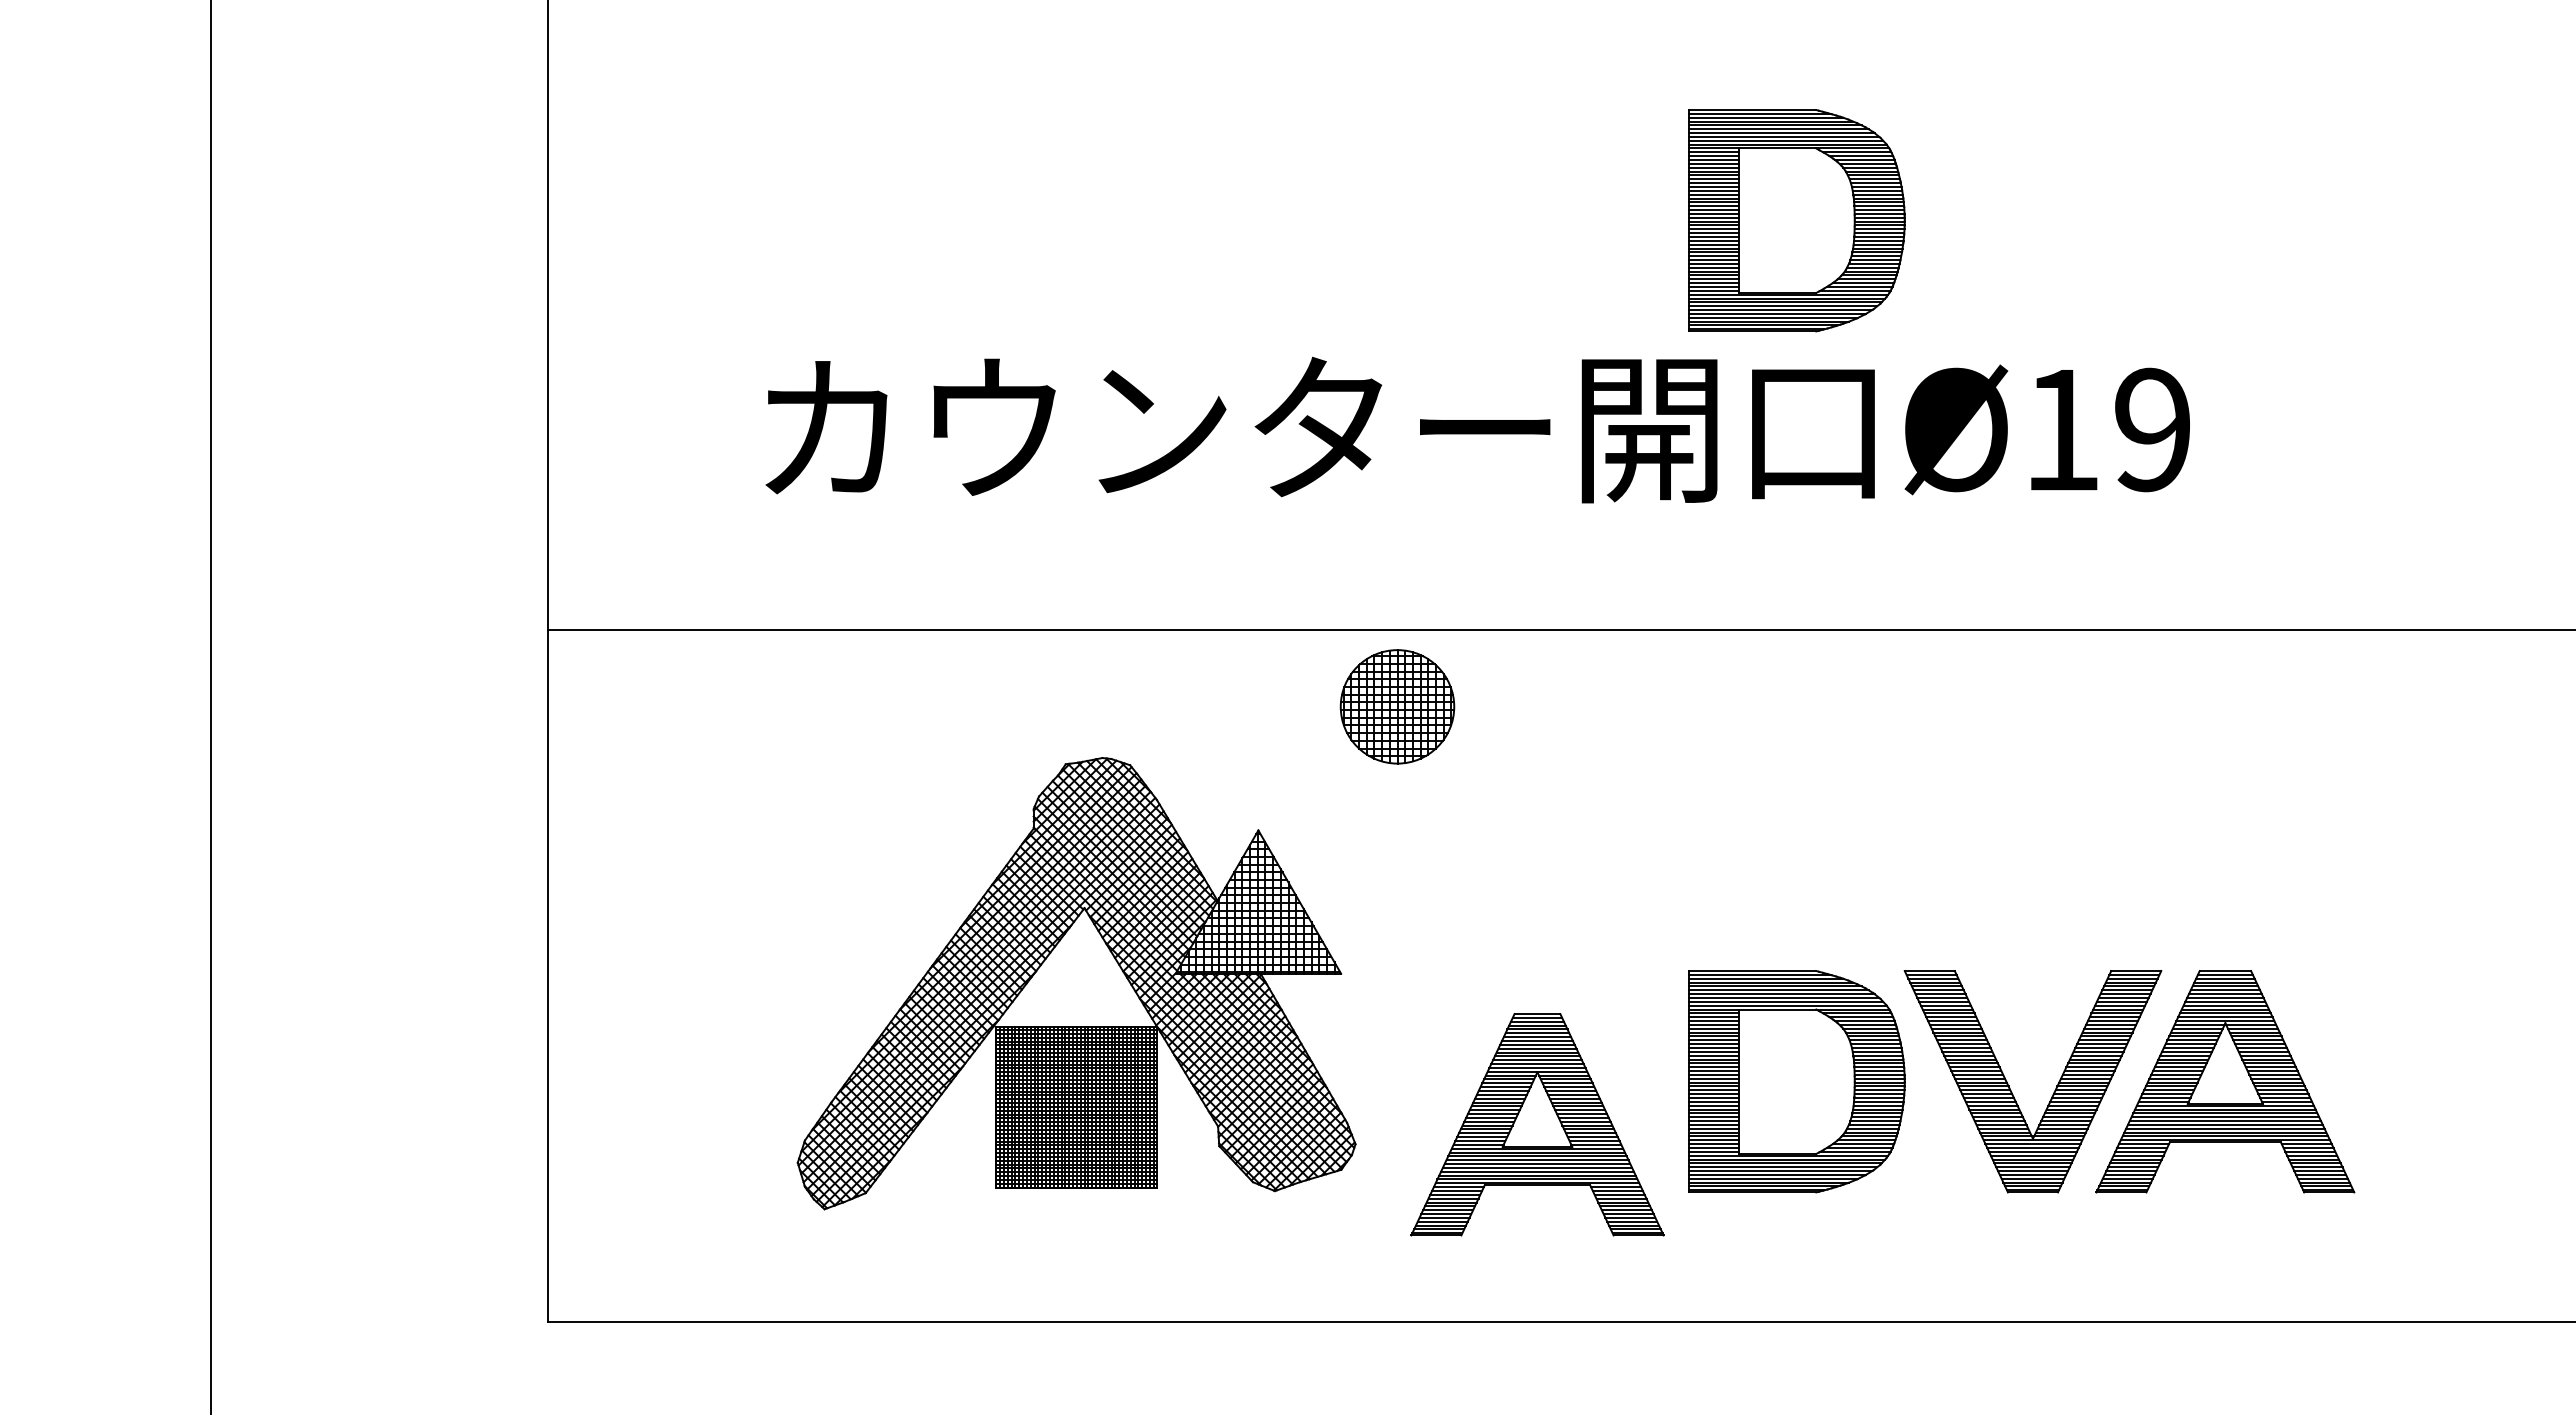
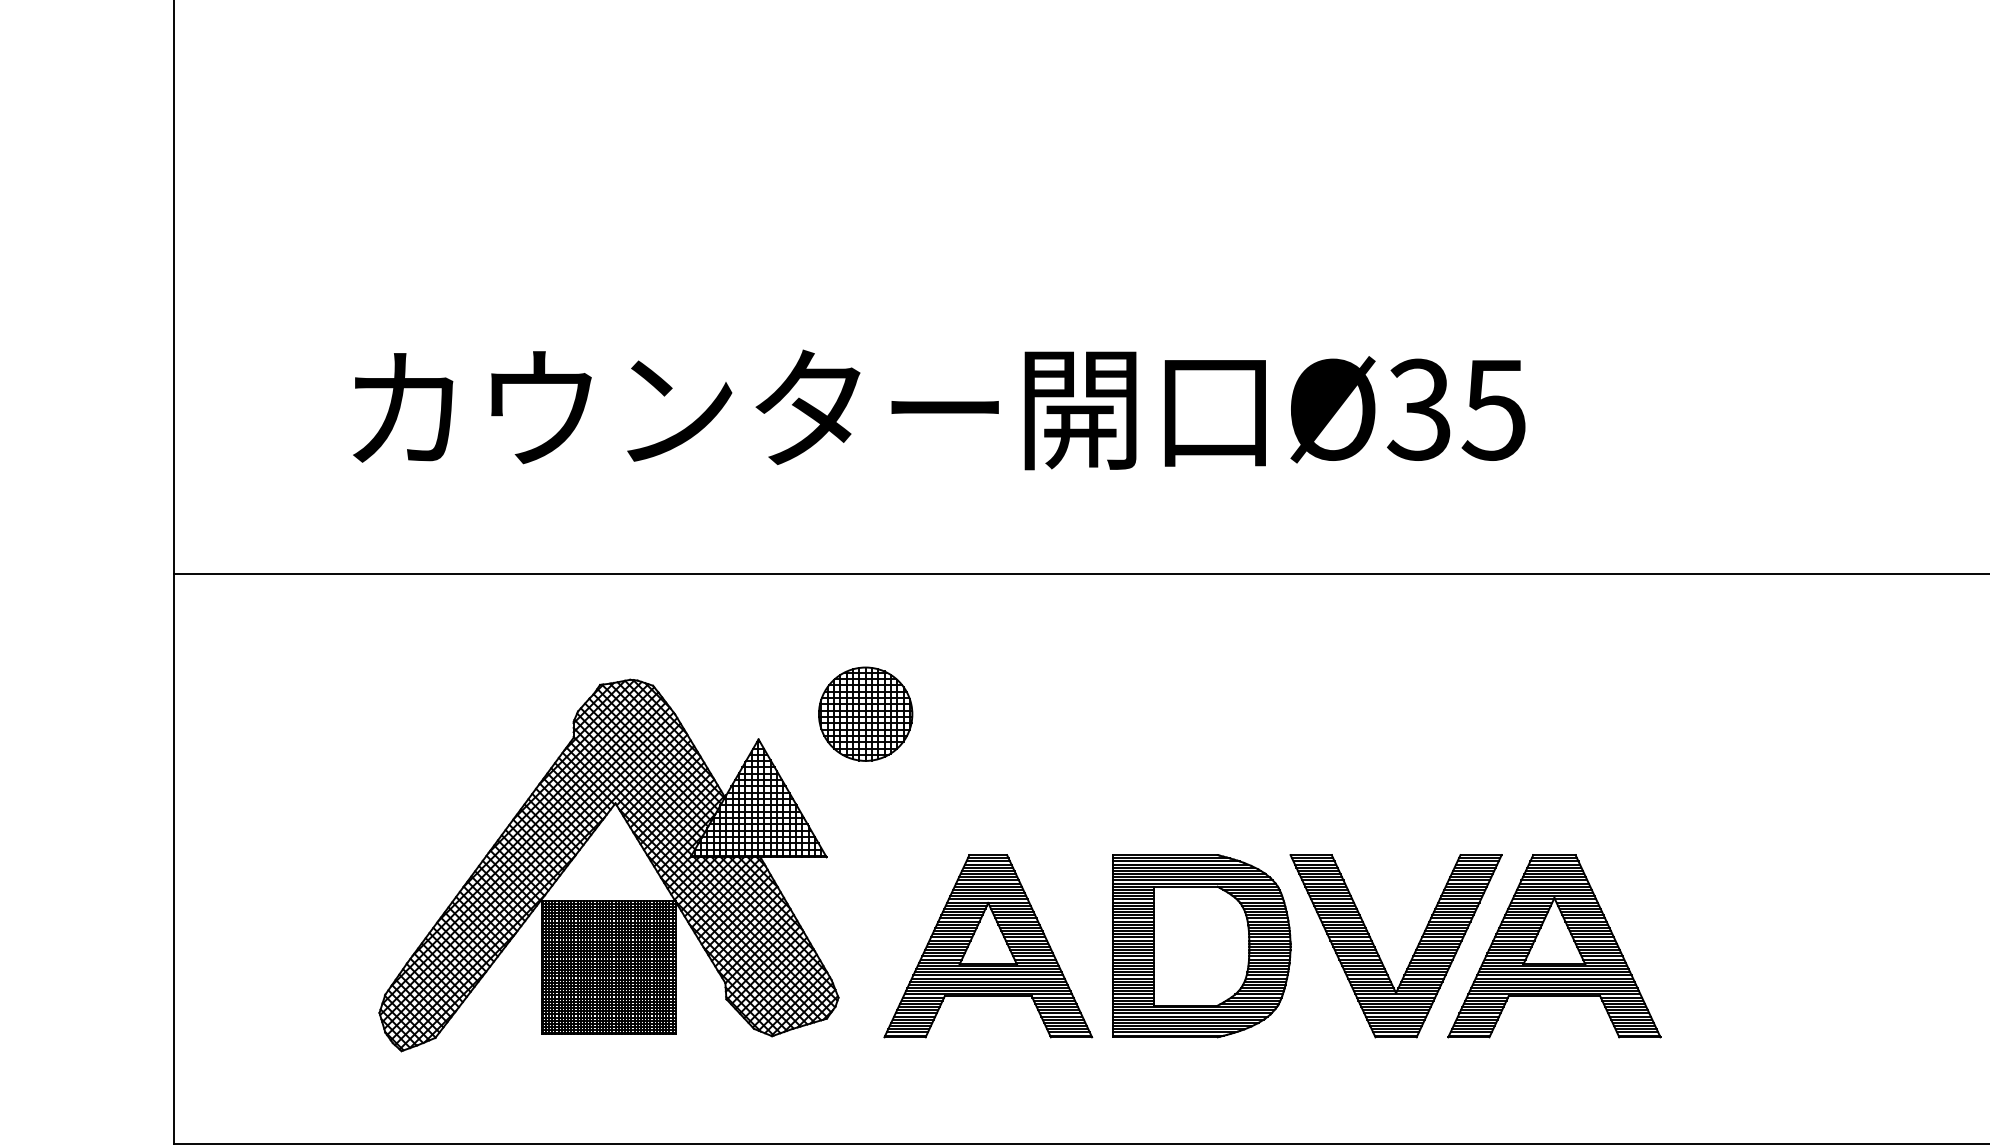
part: (1796, 220) -> (1201, 237), removed
text: (2105, 429) -> (1455, 409), Ø19 -> Ø35
part: (1397, 706) -> (865, 713), moved
part: (1537, 1124) -> (988, 946), moved

